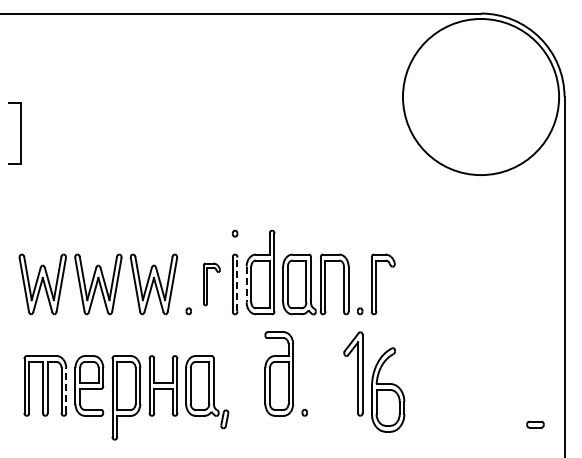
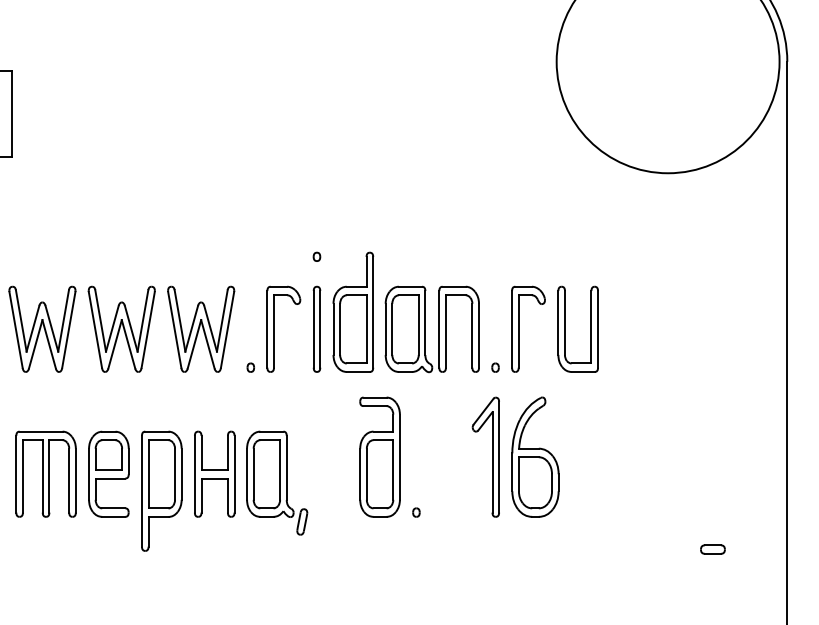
part: (211, 284) -> (283, 329), size x1.43
line: (237, 284) -> (320, 329), dashed -> solid
line: (246, 284) -> (333, 329), dashed -> solid
part: (409, 284) -> (565, 329), added
line: (66, 389) -> (76, 479), dashed -> solid
part: (388, 389) -> (535, 456), moved
part: (535, 424) -> (713, 549), moved

